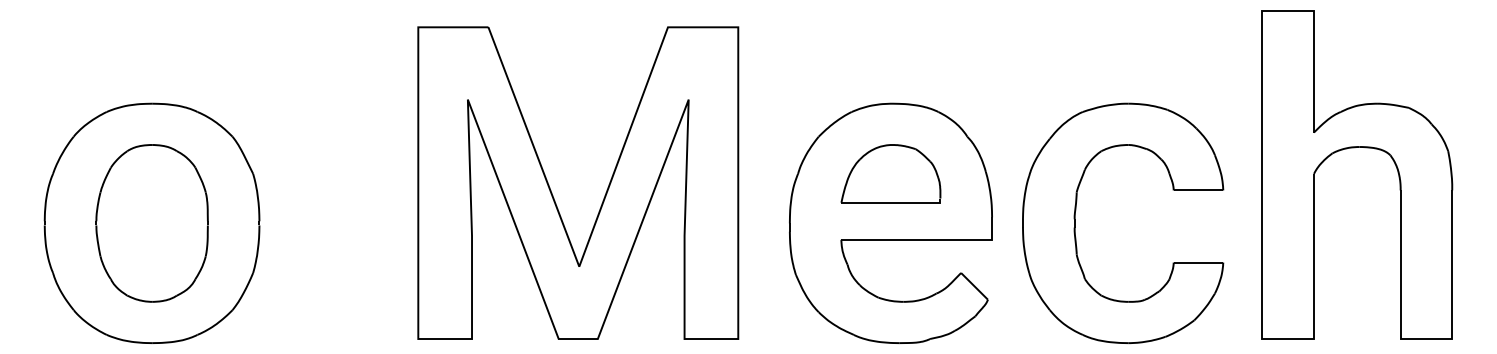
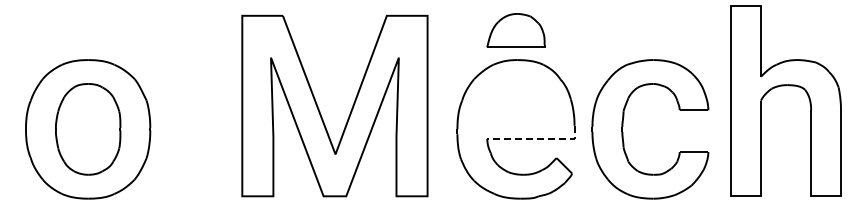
part: (890, 173) -> (515, 30), moved
line: (928, 239) -> (537, 138), solid -> dashed

